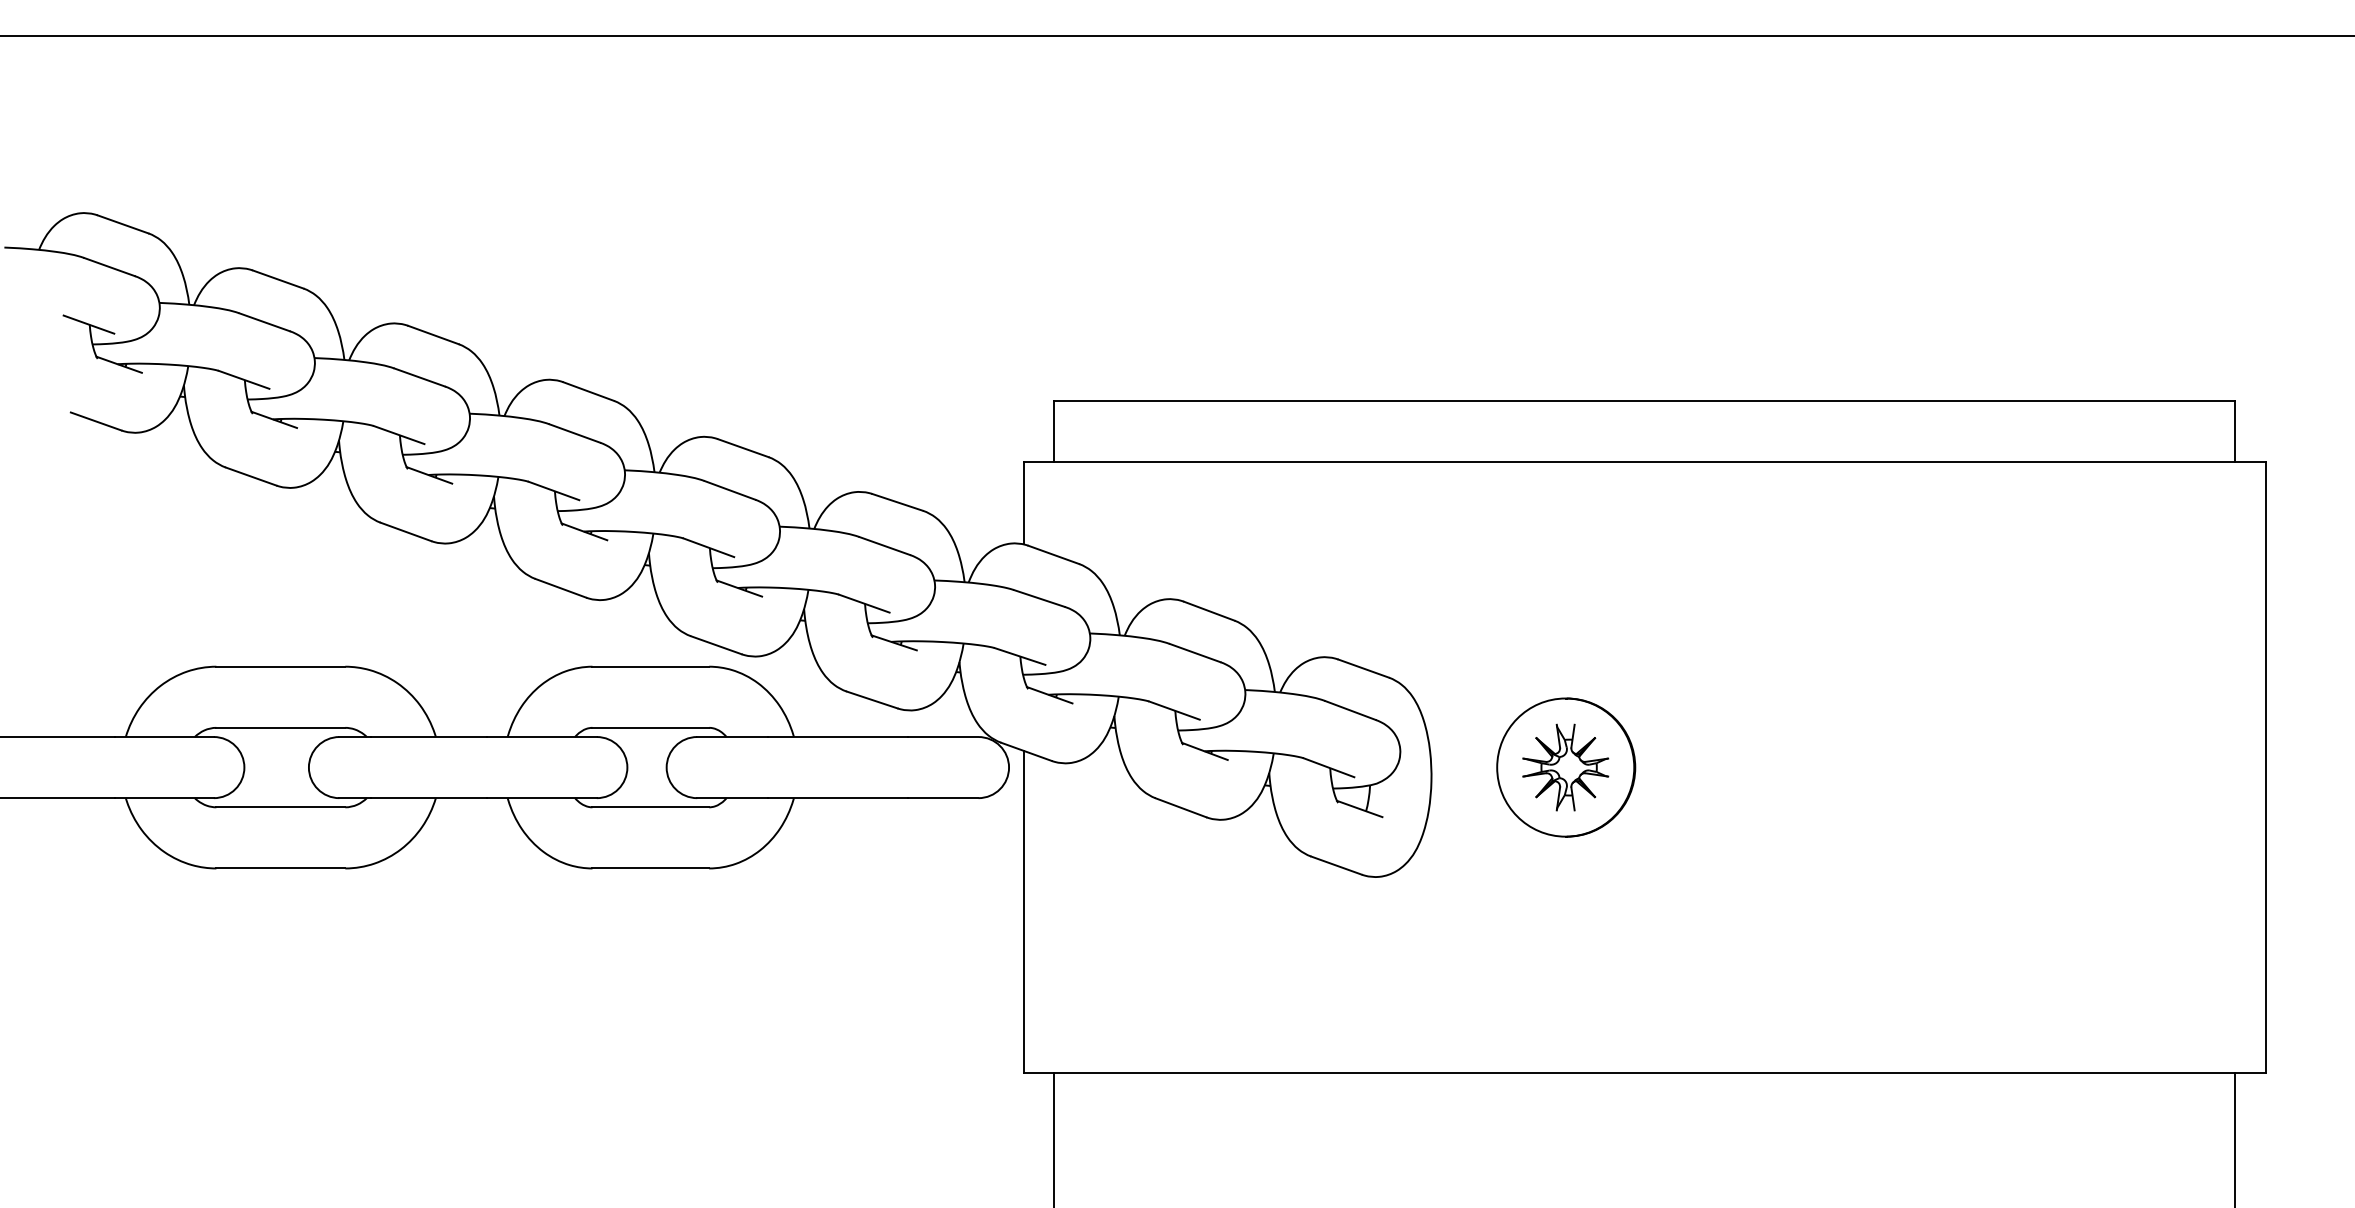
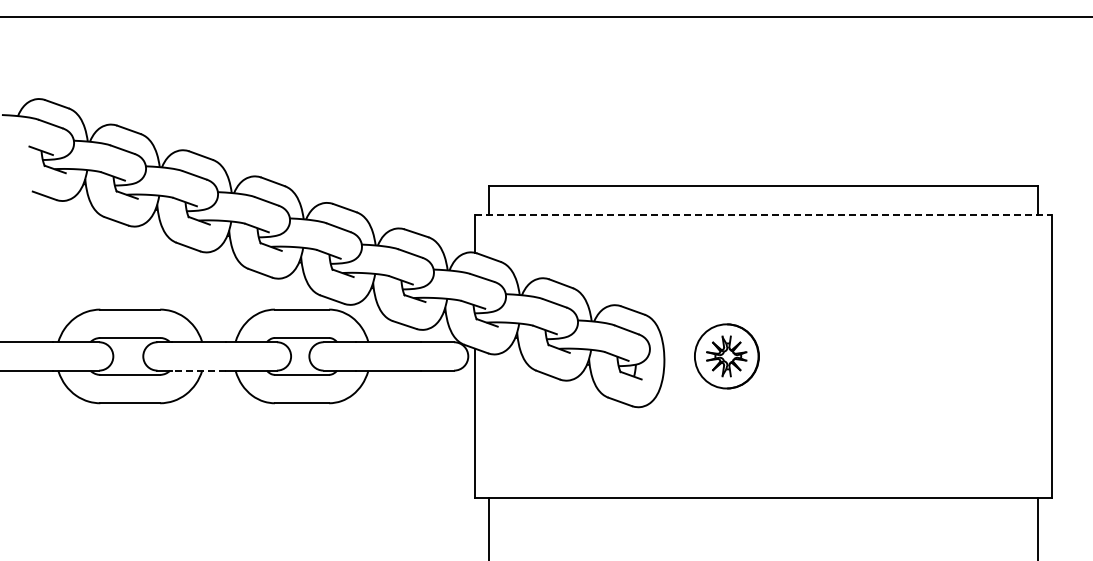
line: (1644, 461) -> (763, 214), solid -> dashed
line: (427, 797) -> (198, 370), solid -> dashed

